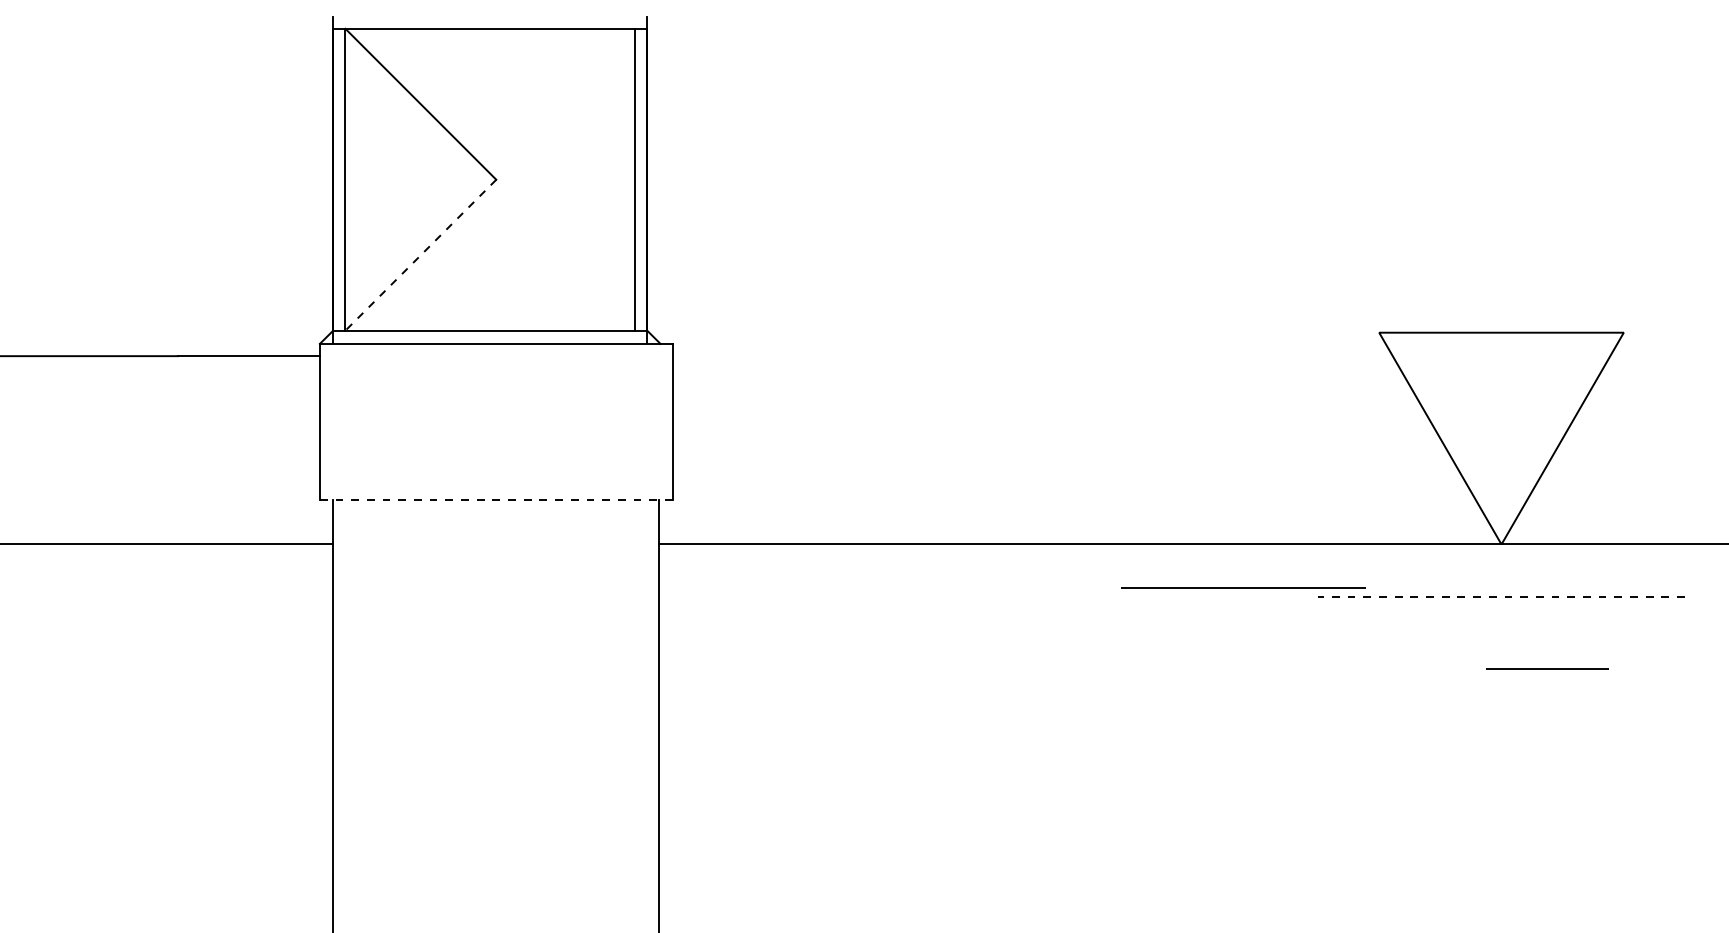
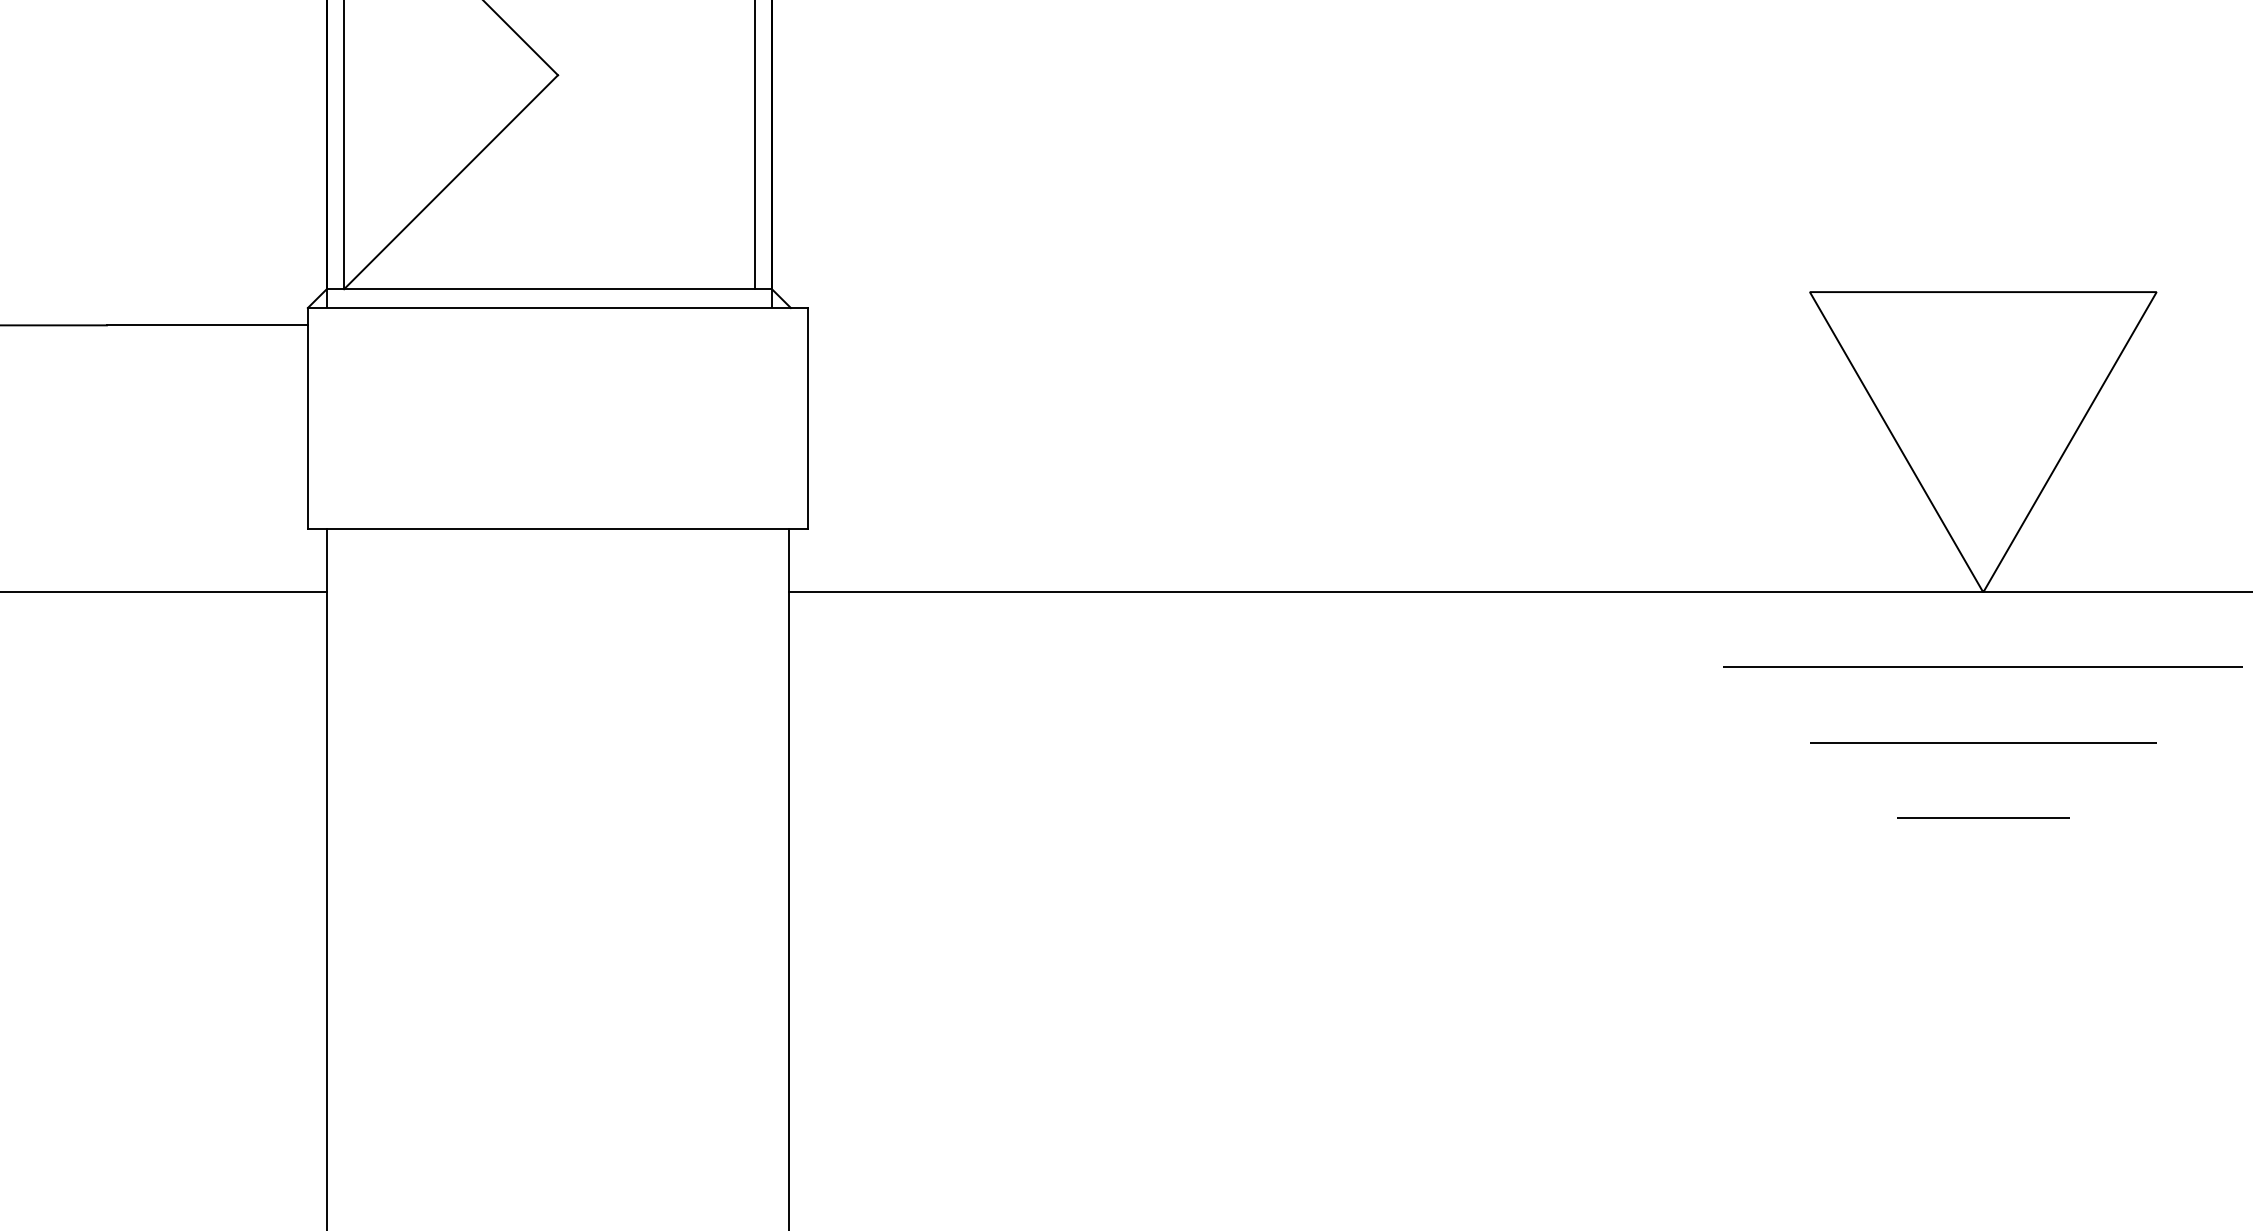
line: (420, 255) -> (450, 182), dashed -> solid
line: (495, 499) -> (556, 528), dashed -> solid
line: (1243, 587) -> (1983, 741), moved
line: (1501, 597) -> (1983, 667), dashed -> solid
line: (1547, 668) -> (1983, 816), moved

